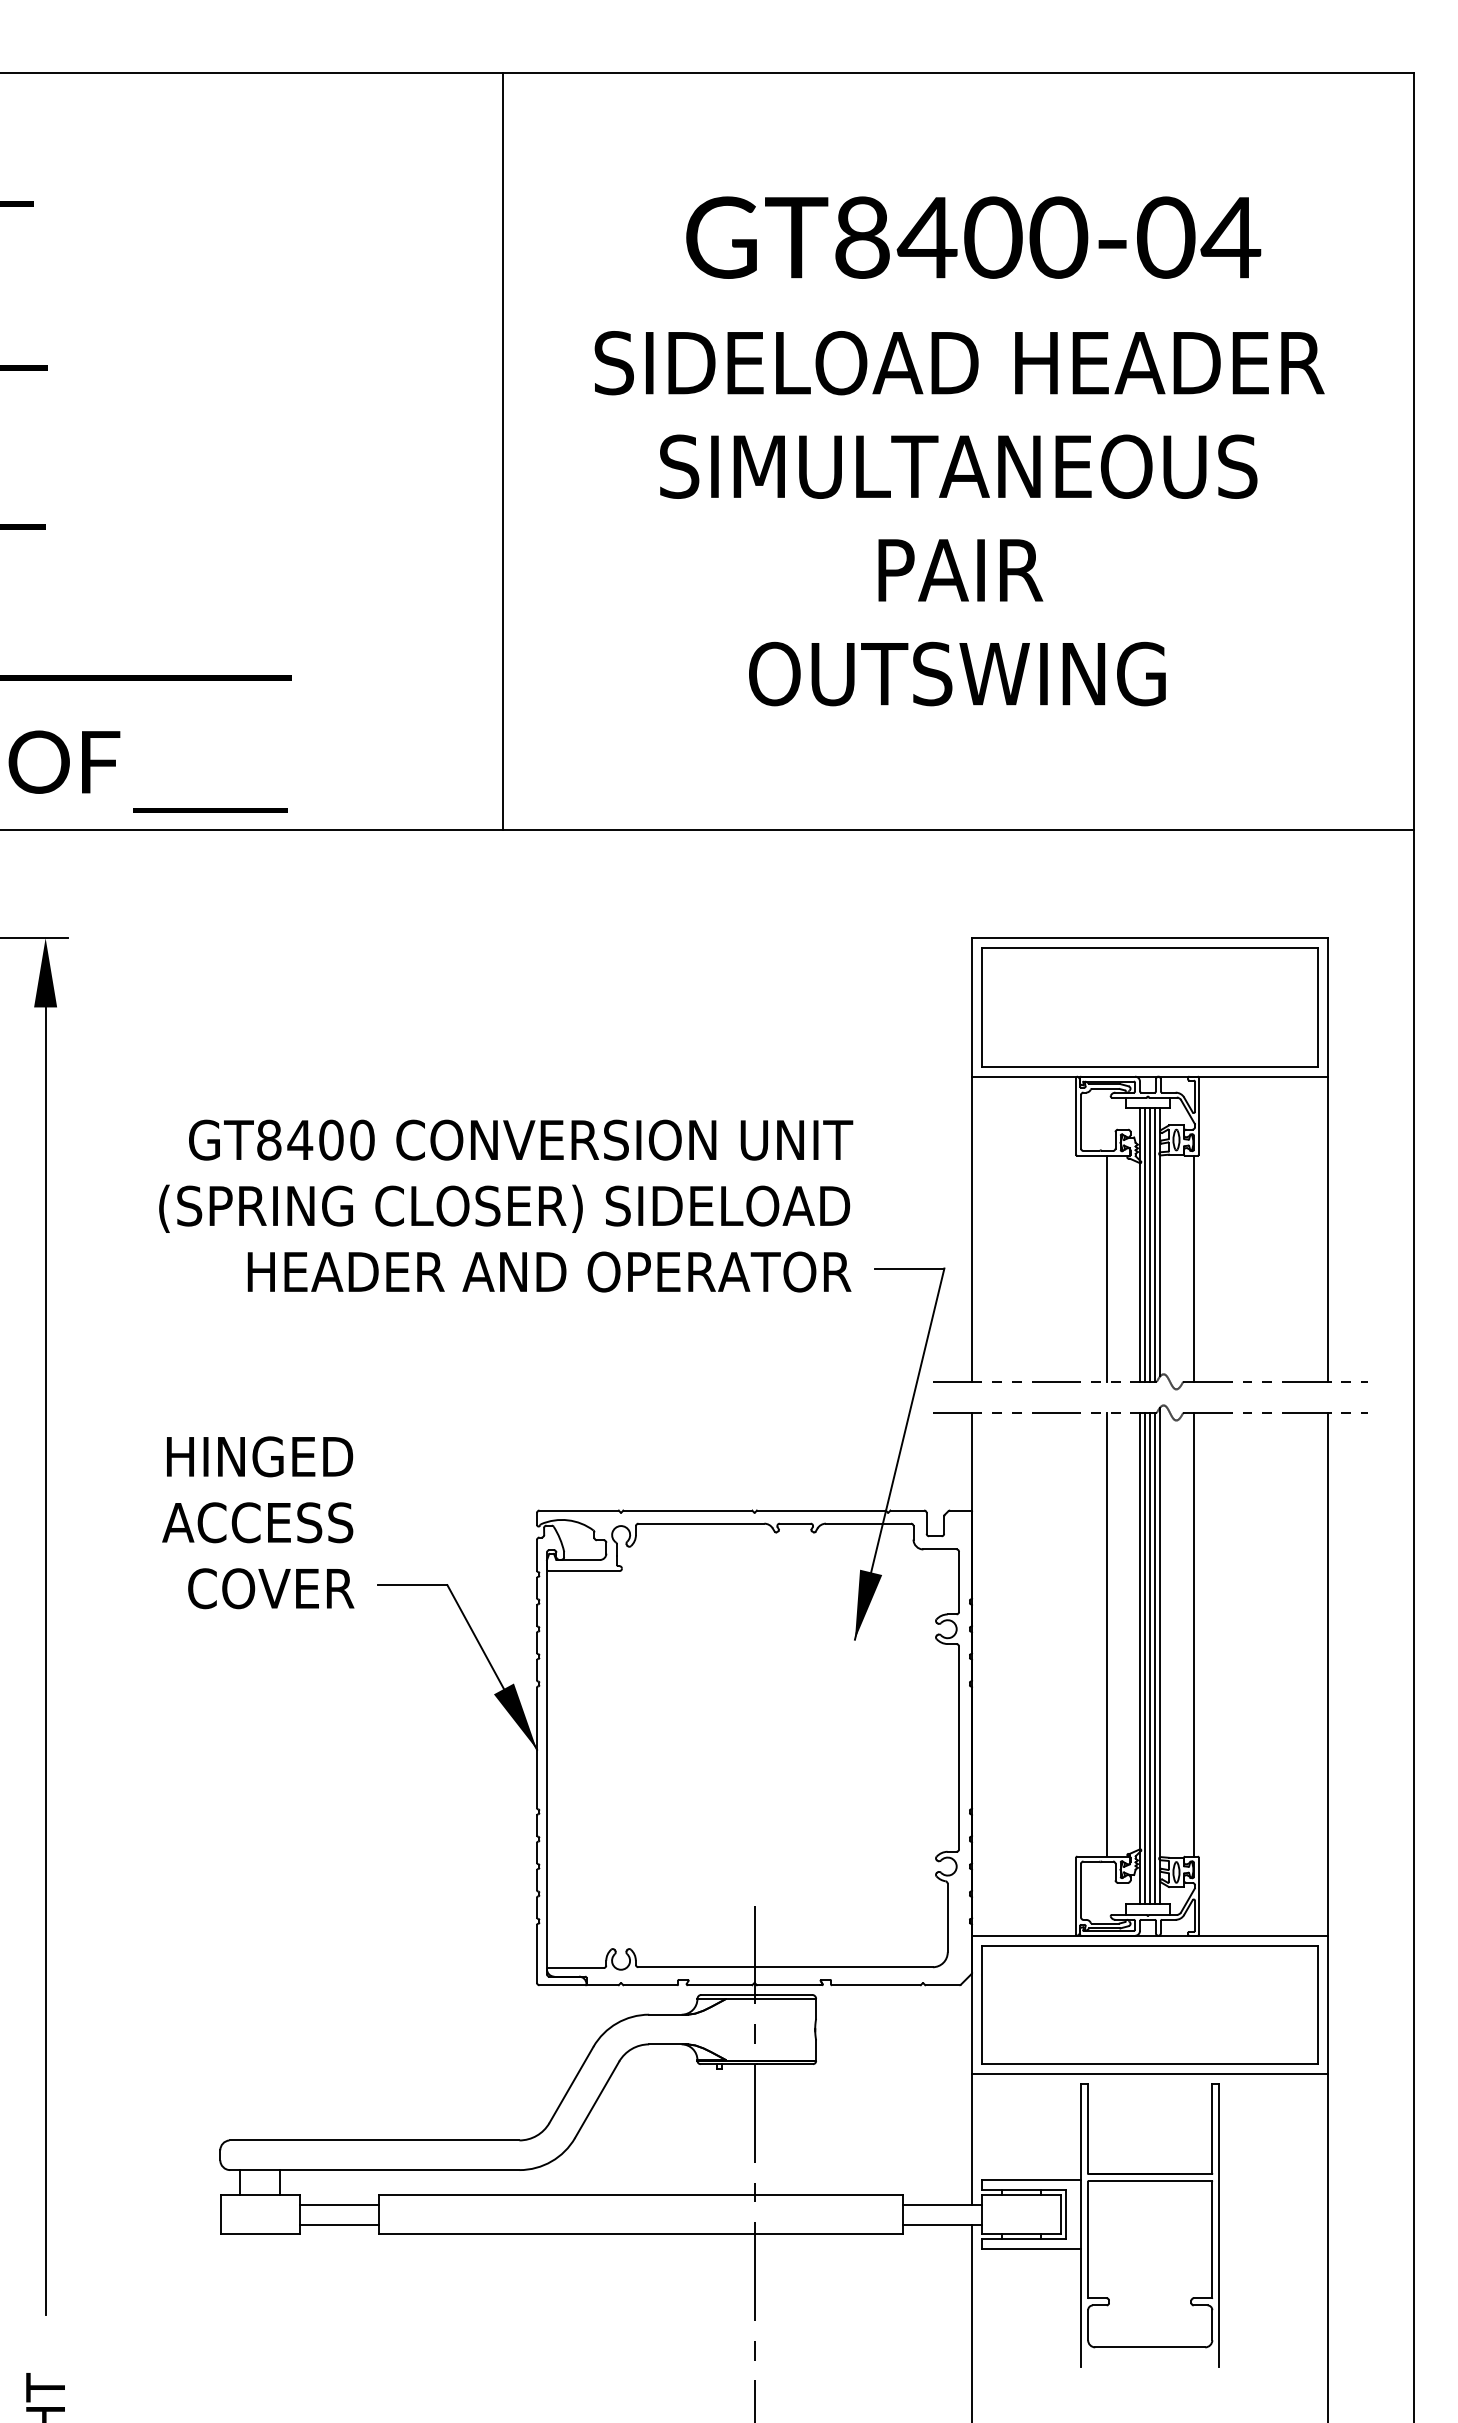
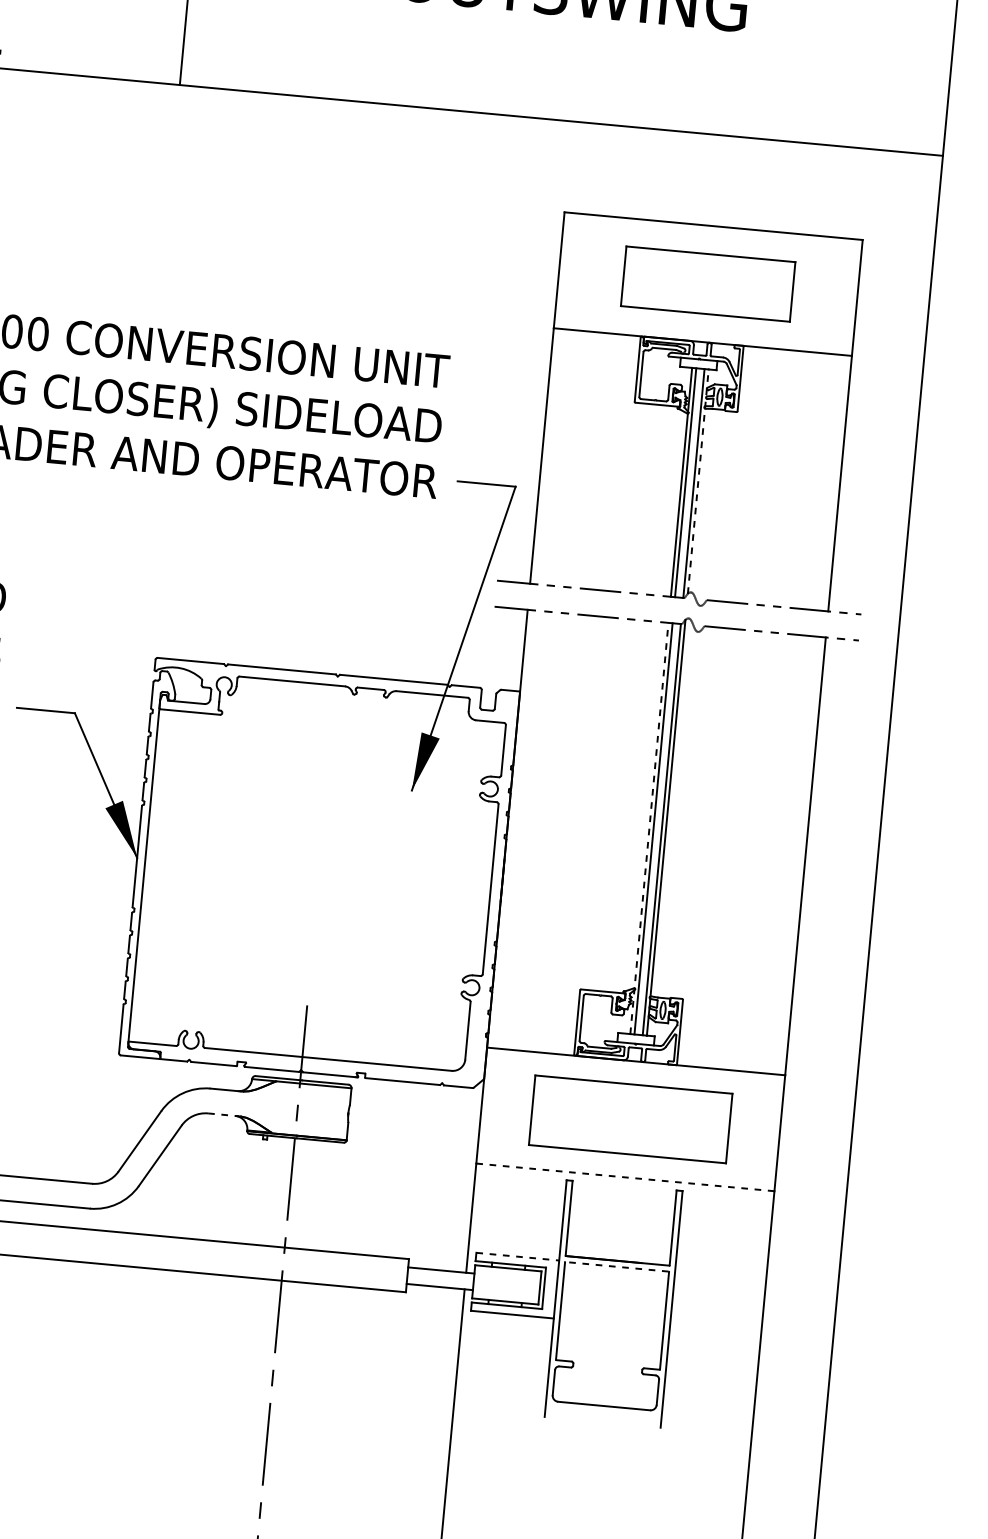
part: (1149, 1007) -> (707, 284), size x0.6
line: (1160, 1241) -> (698, 480), solid -> dashed
line: (1150, 1244) -> (690, 482), removed
line: (1106, 1268) -> (651, 499), removed
line: (1193, 1268) -> (724, 506), removed
line: (1106, 1634) -> (622, 805), removed
line: (1193, 1634) -> (695, 812), removed
line: (1140, 1658) -> (649, 828), solid -> dashed
line: (1150, 1658) -> (657, 829), removed
part: (1149, 2004) -> (630, 1118), size x0.7
line: (667, 2044) -> (223, 1114), solid -> dashed
line: (1150, 2074) -> (625, 1177), solid -> dashed
line: (1032, 2180) -> (518, 1257), solid -> dashed
line: (1149, 2181) -> (616, 1267), solid -> dashed

